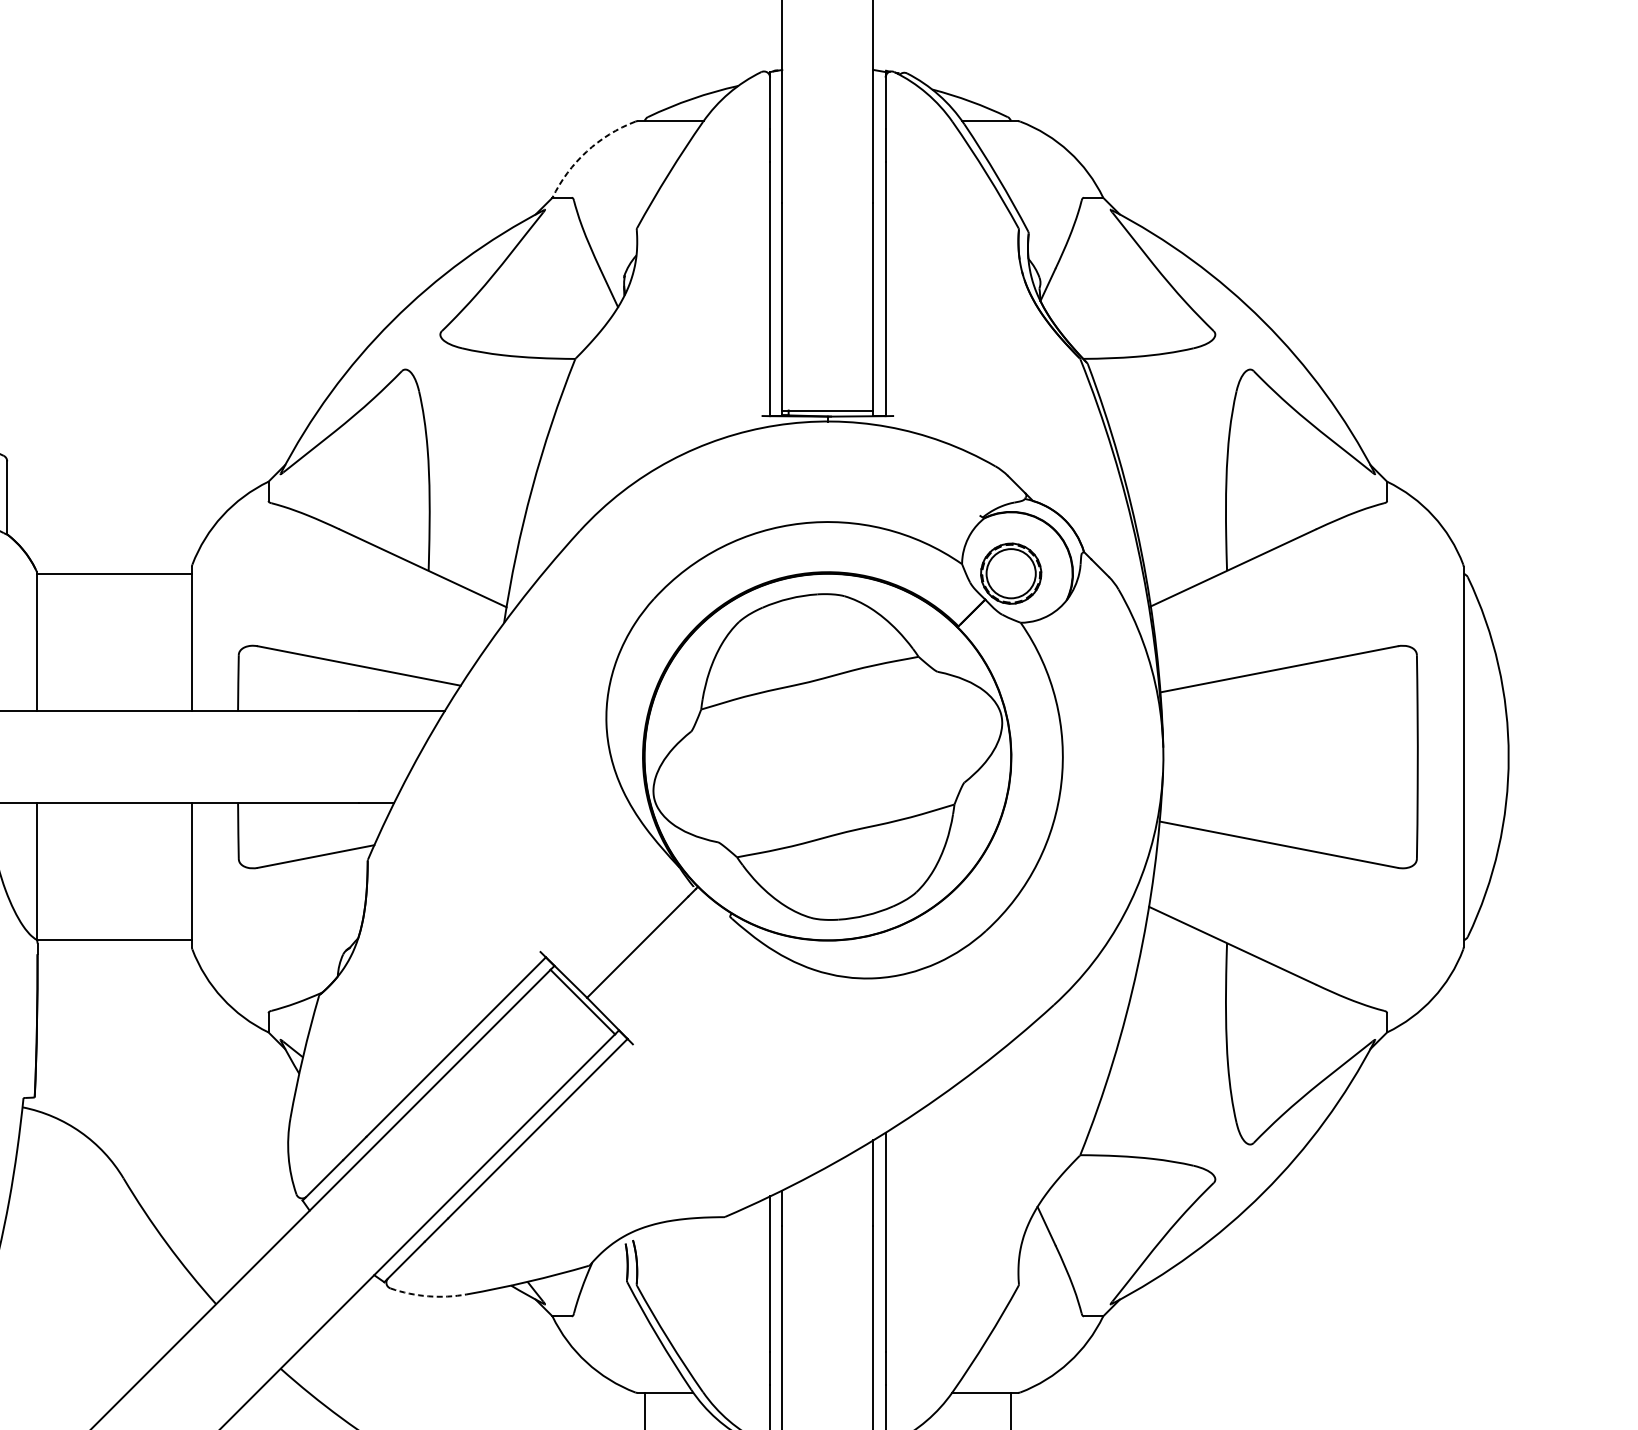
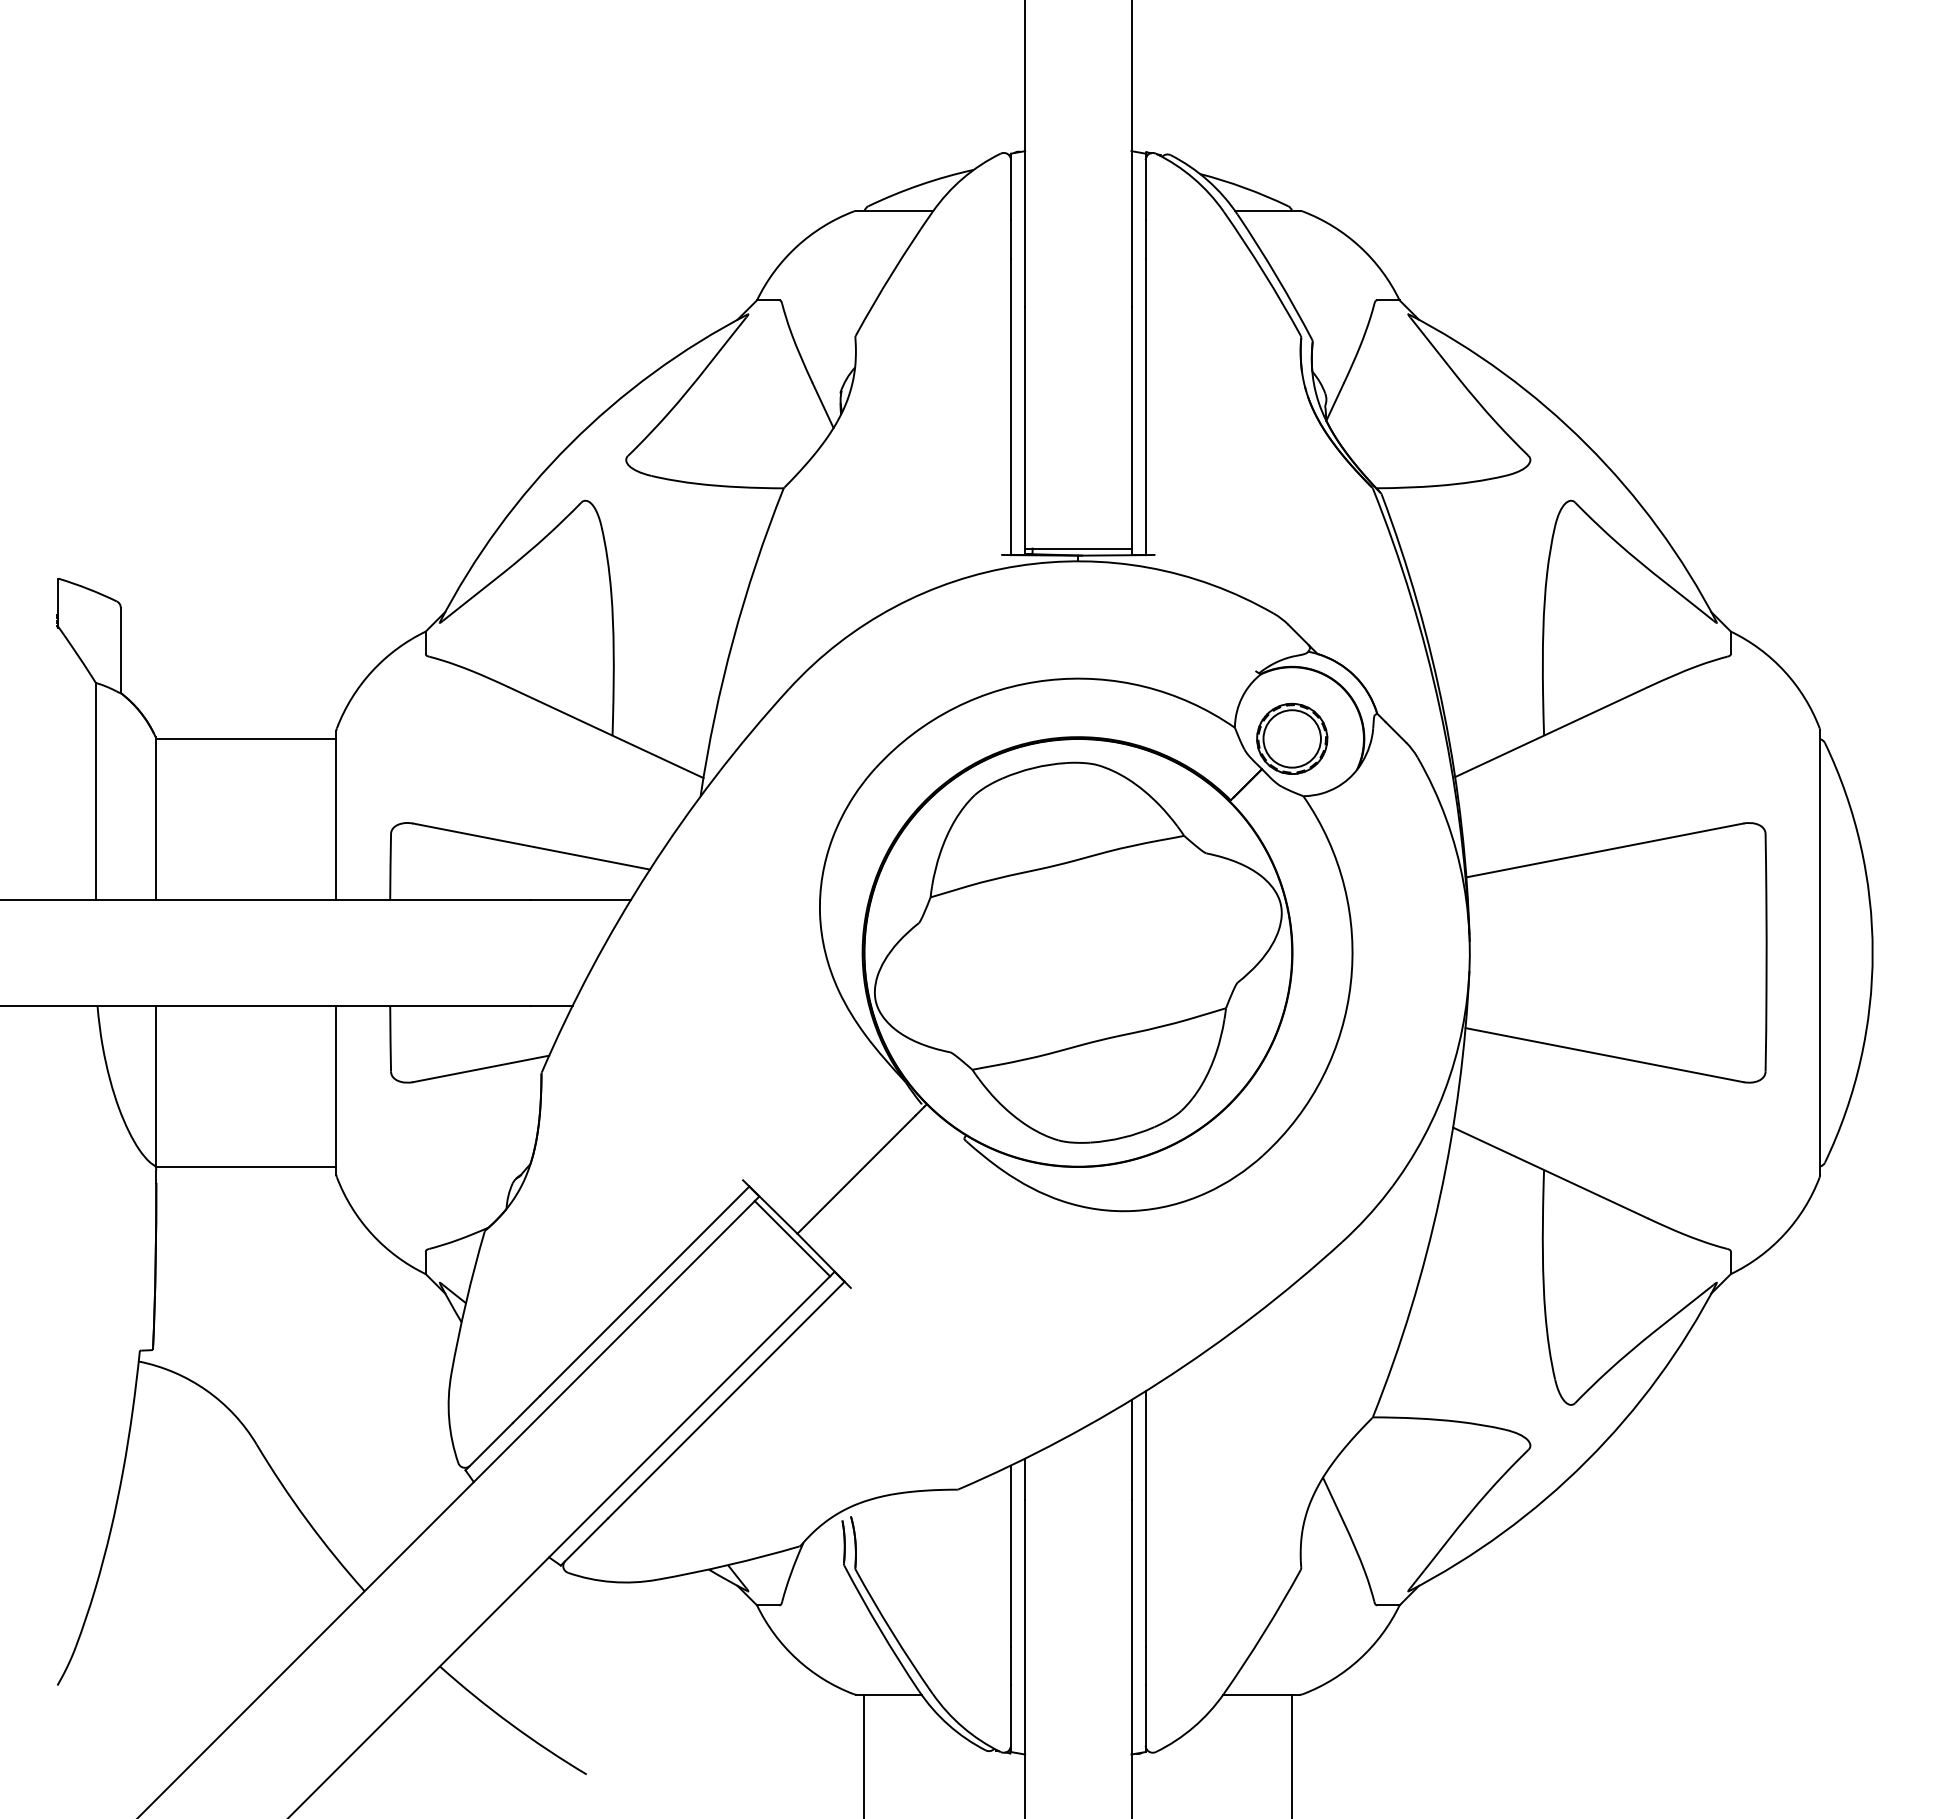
arc: (586, 151) -> (796, 246), dashed -> solid
arc: (428, 1295) -> (612, 1581), dashed -> solid

